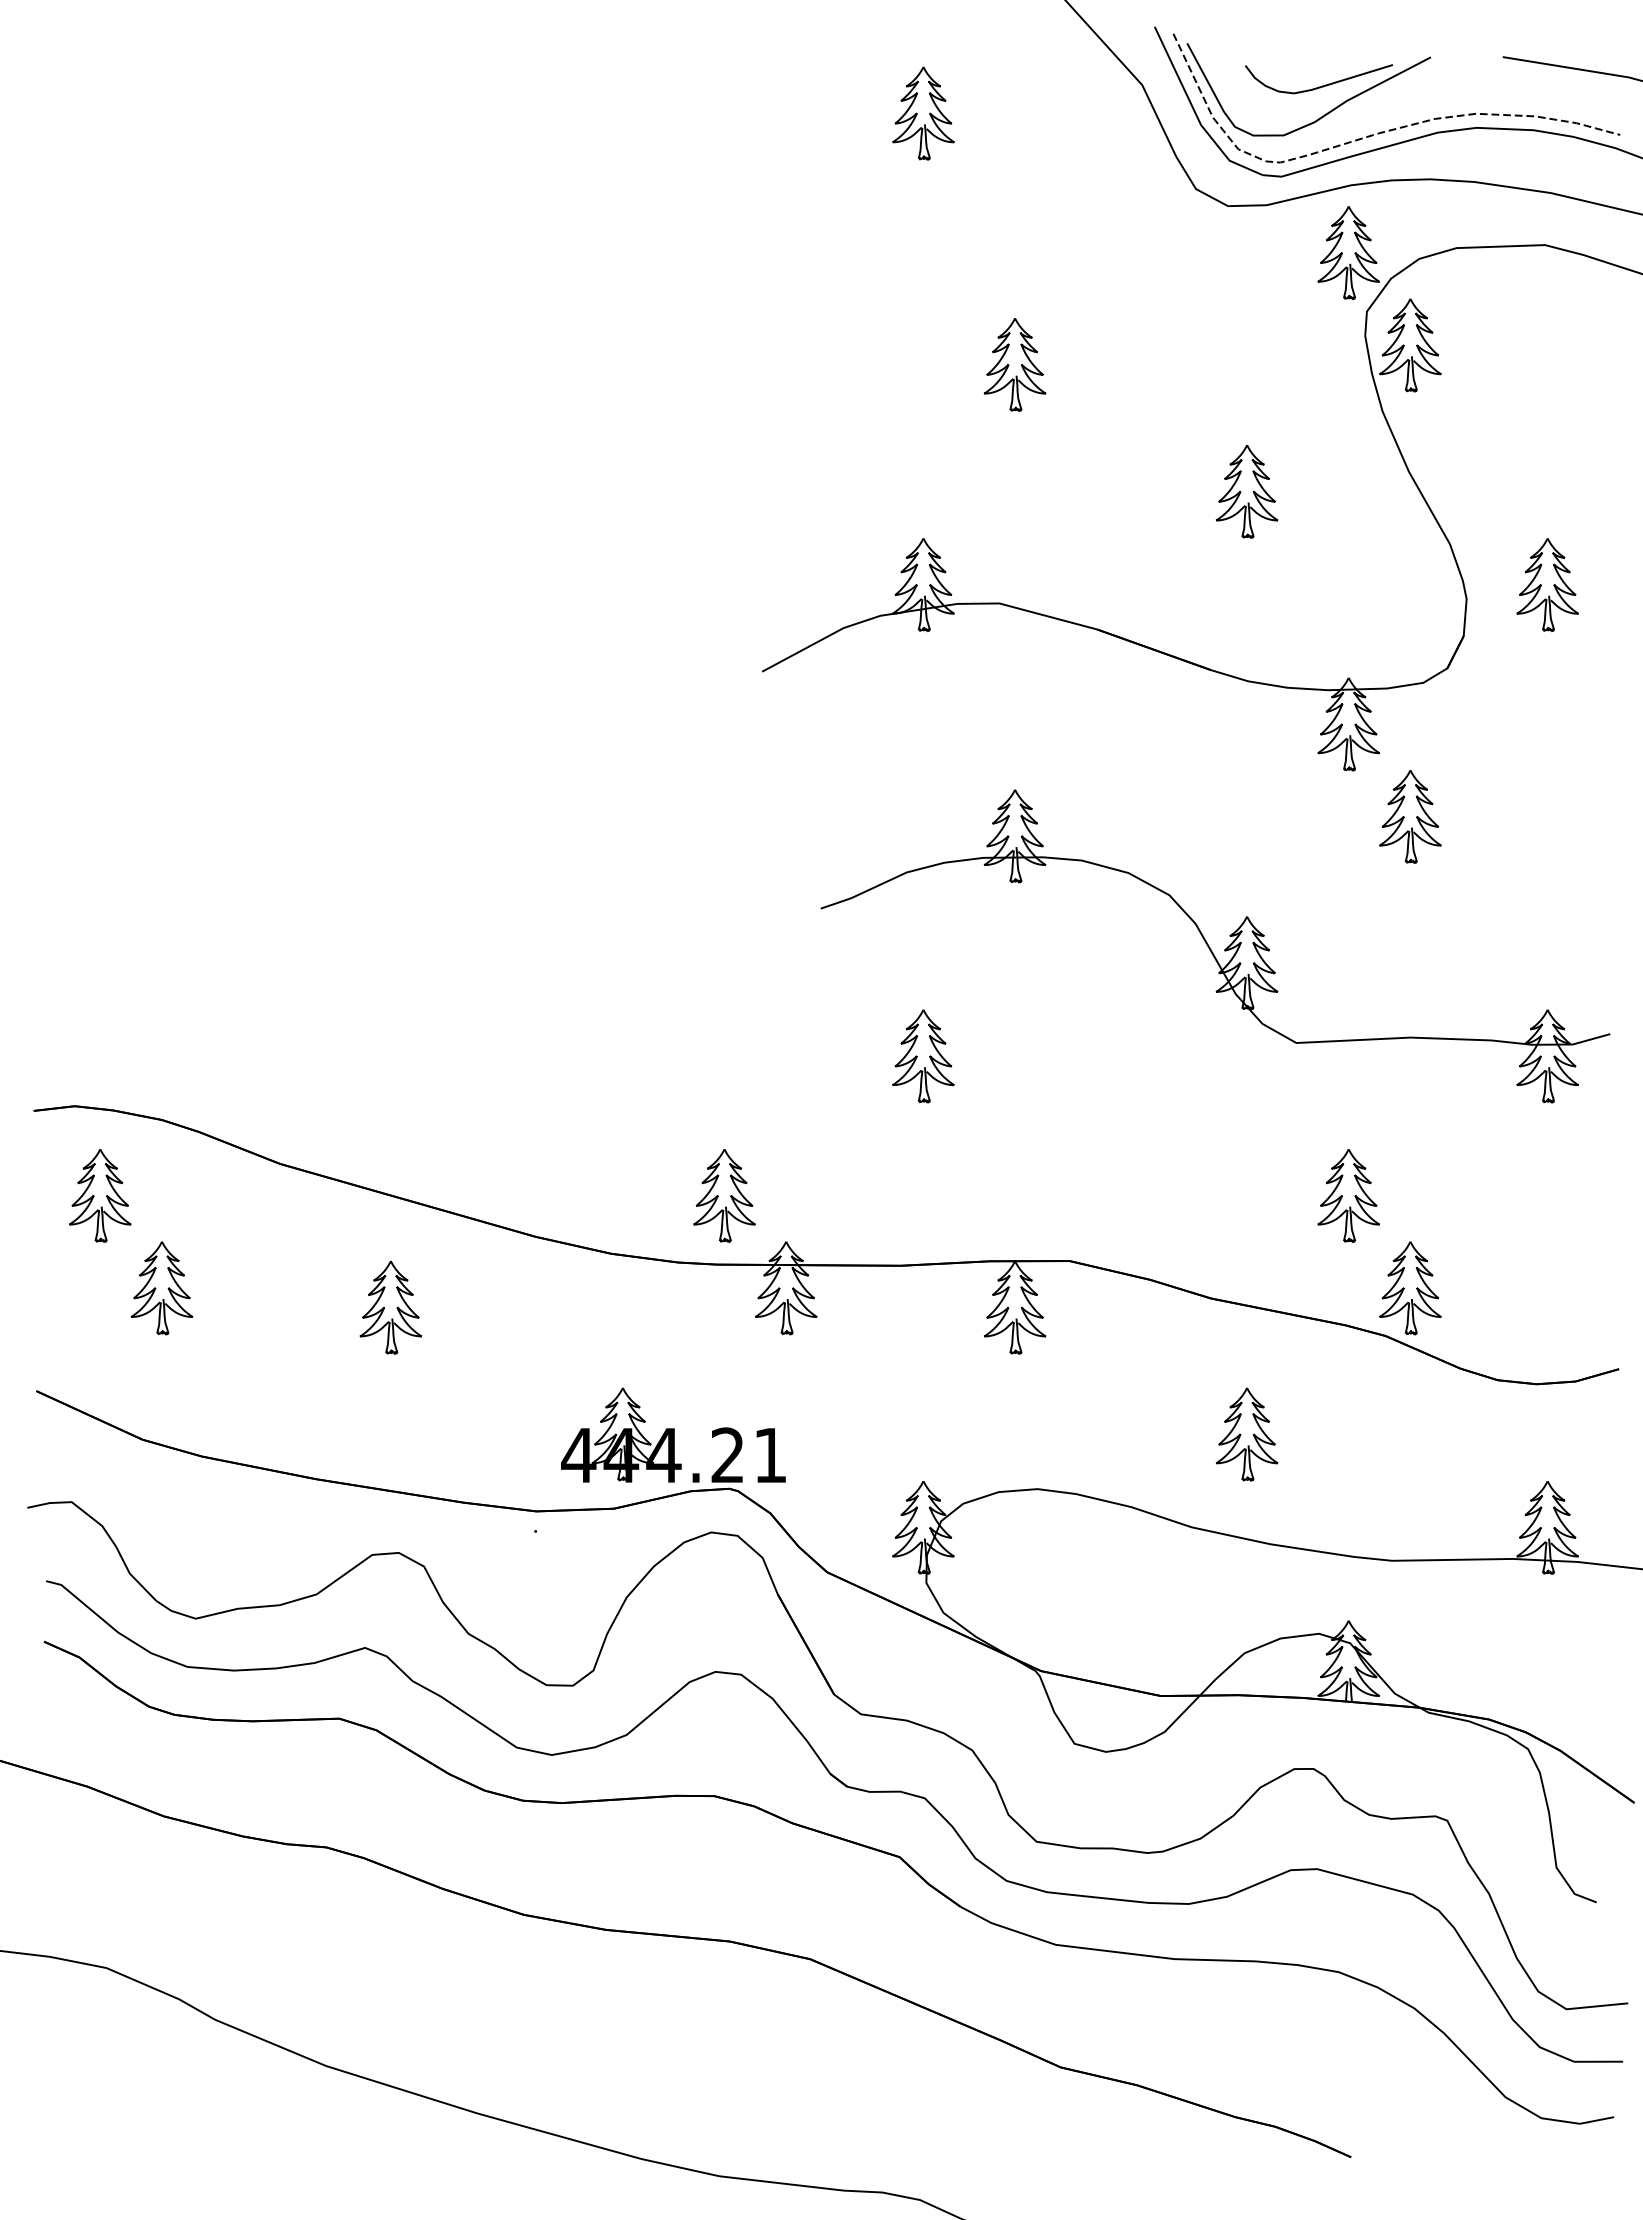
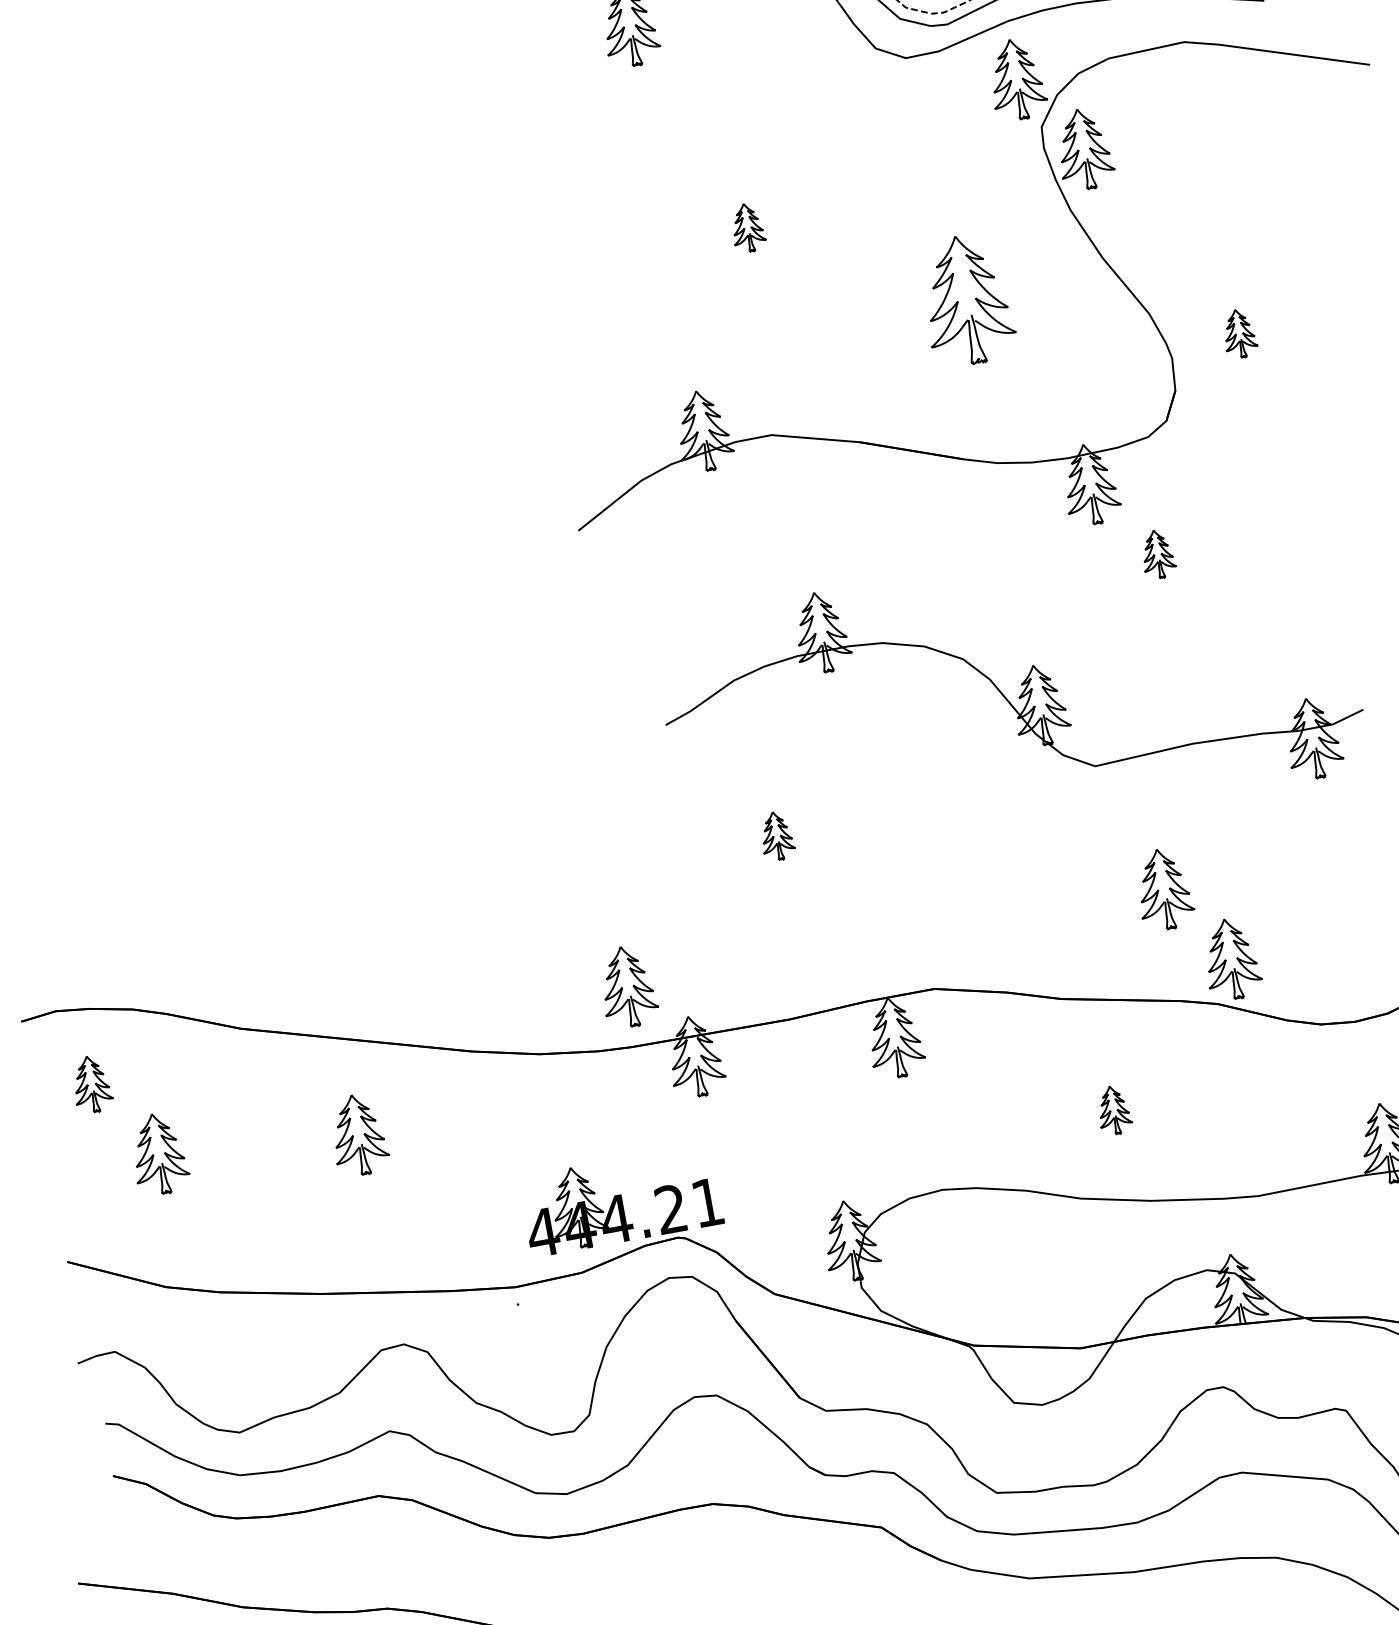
part: (1015, 364) -> (748, 227), size x0.6
part: (1246, 491) -> (966, 300), size x1.6
part: (1547, 584) -> (1239, 333), size x0.6
part: (1410, 816) -> (1157, 553), size x0.6
part: (923, 1056) -> (777, 836), size x0.6
part: (100, 1195) -> (91, 1083), size x0.7
part: (1246, 1434) -> (1113, 1110), size x0.6

